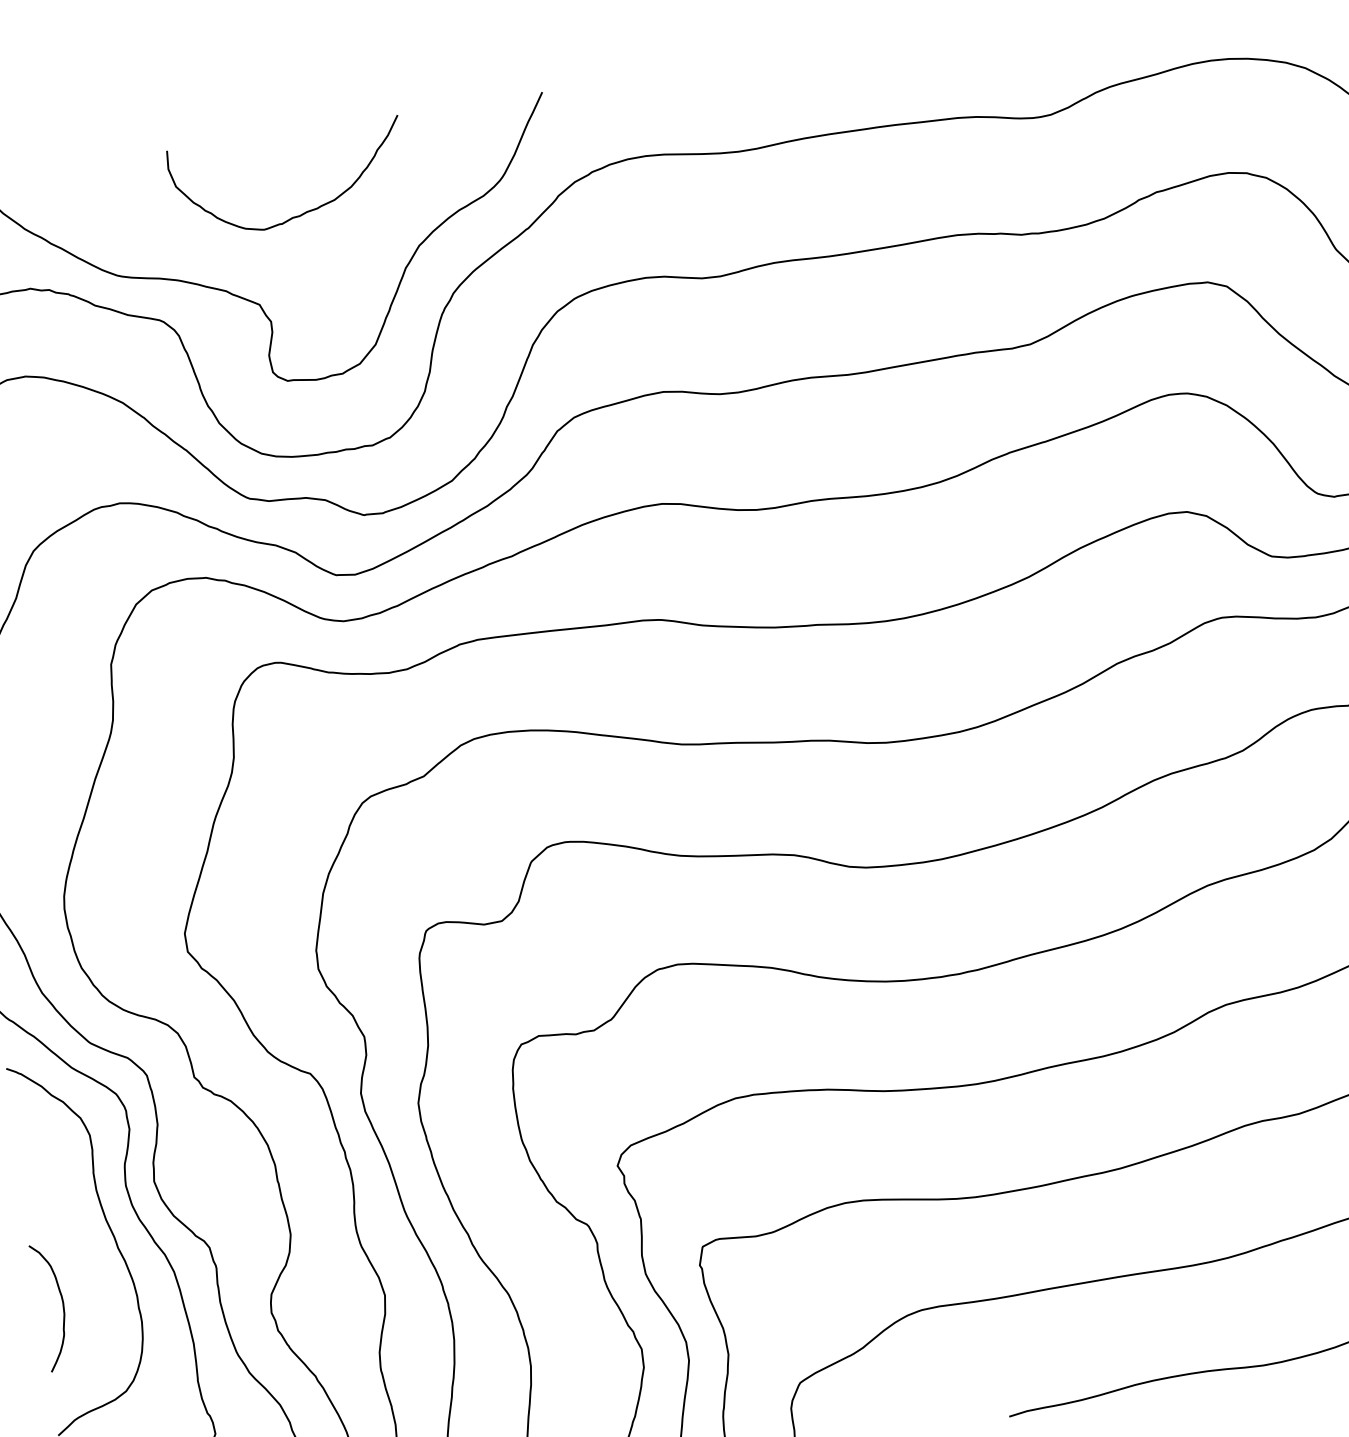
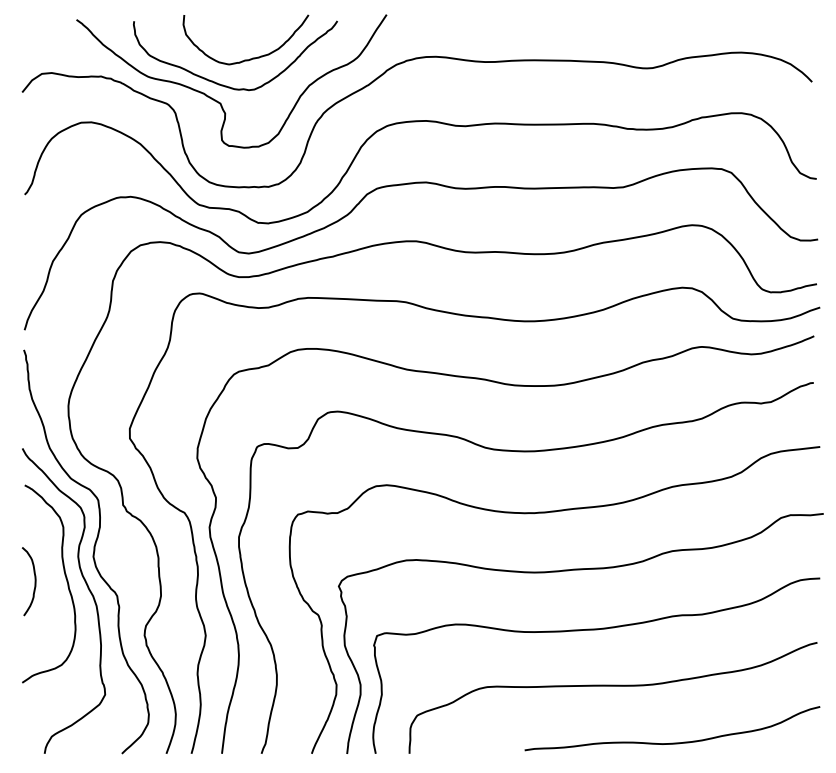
curve: (265, 269) -> (226, 85), added
curve: (61, 1305) -> (34, 581), moved

